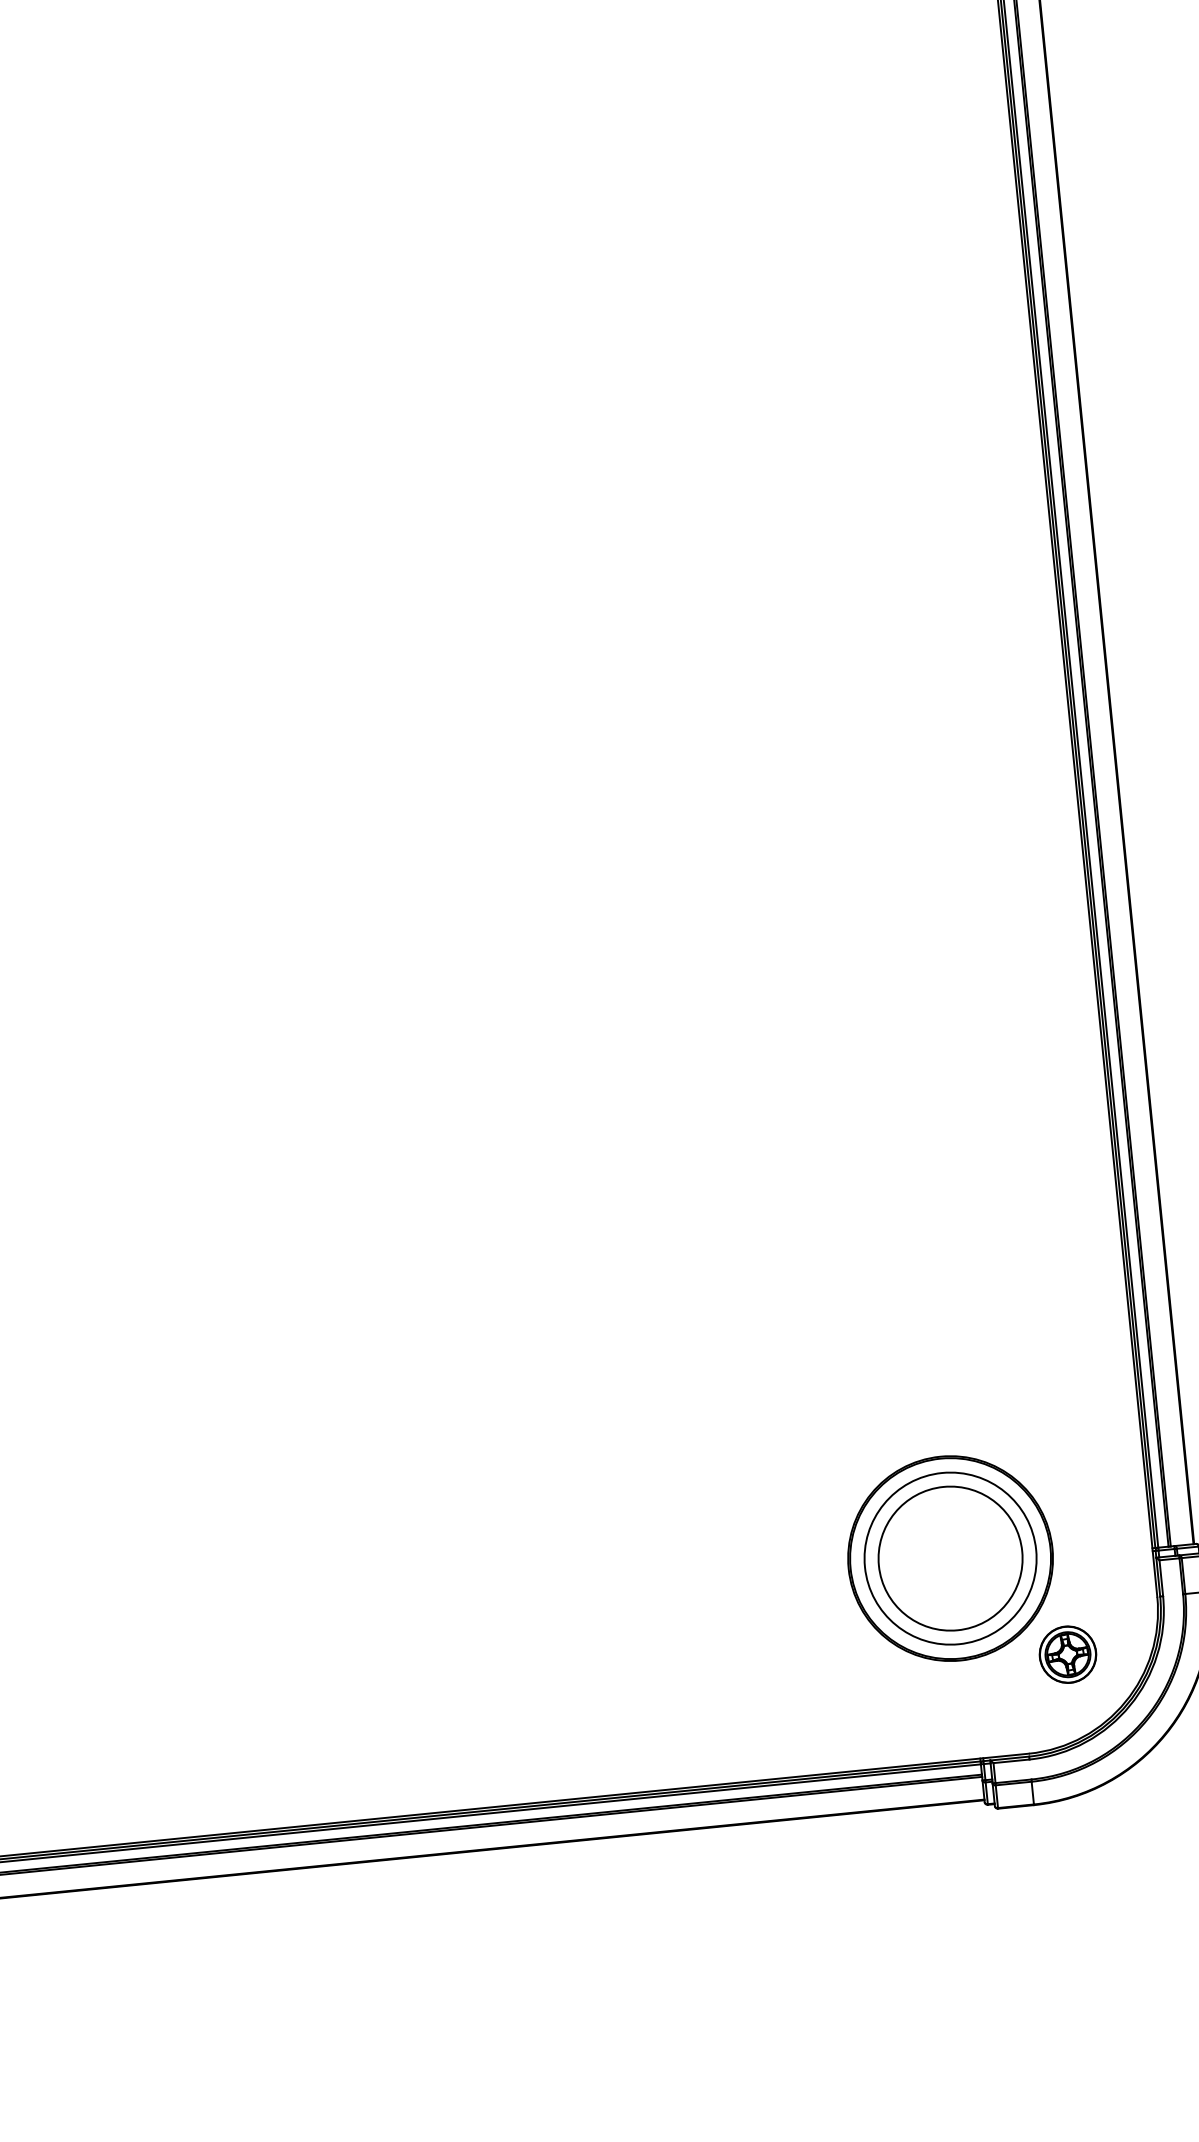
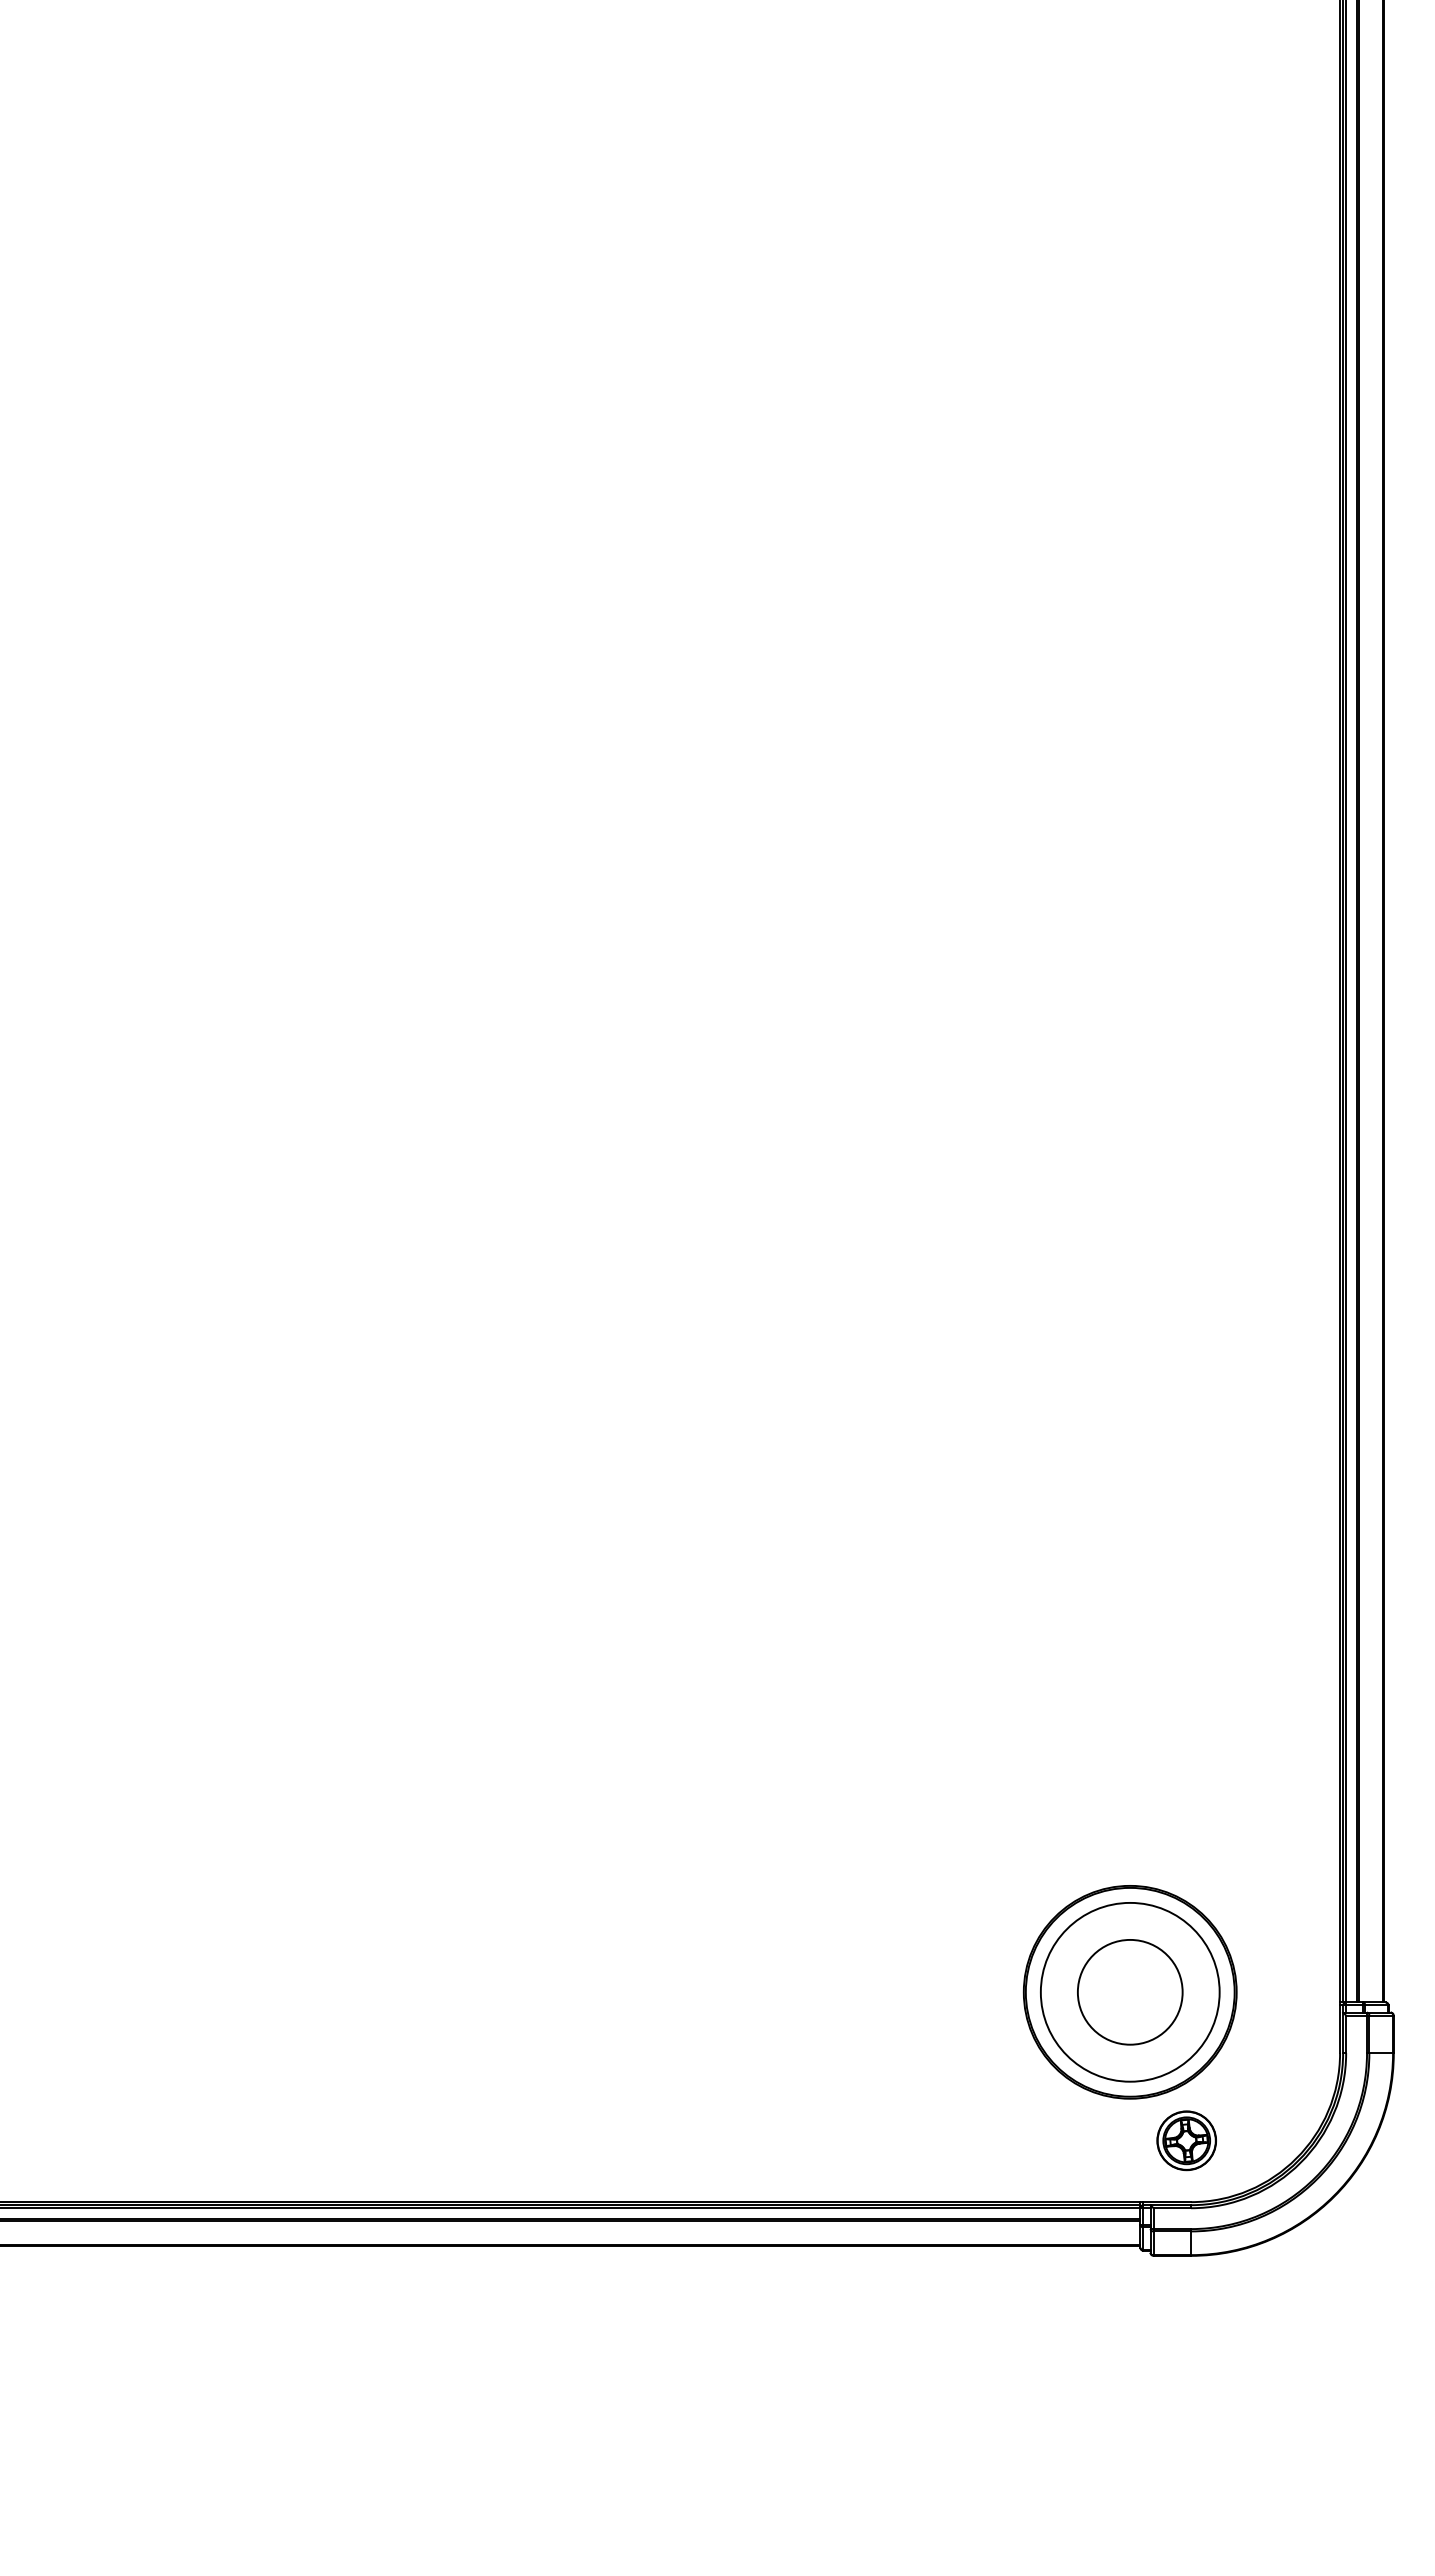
circle: (950, 1558) -> (1130, 1992), size x0.7
part: (1067, 1654) -> (1186, 2140), moved

